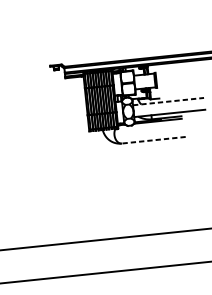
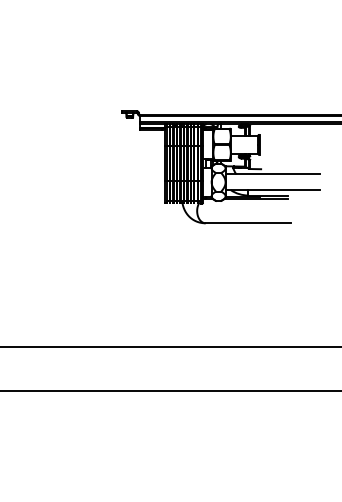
line: (169, 101) -> (273, 174), dashed -> solid
line: (153, 140) -> (247, 223), dashed -> solid

